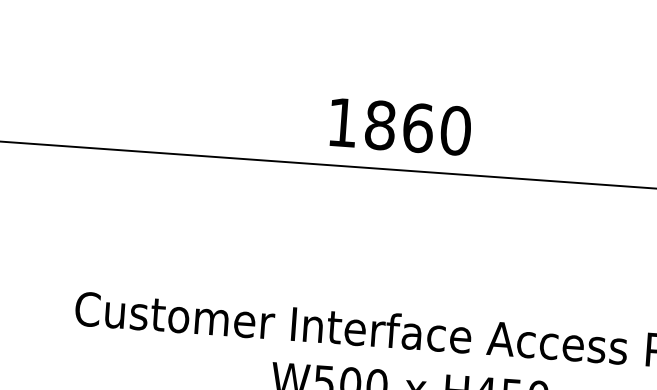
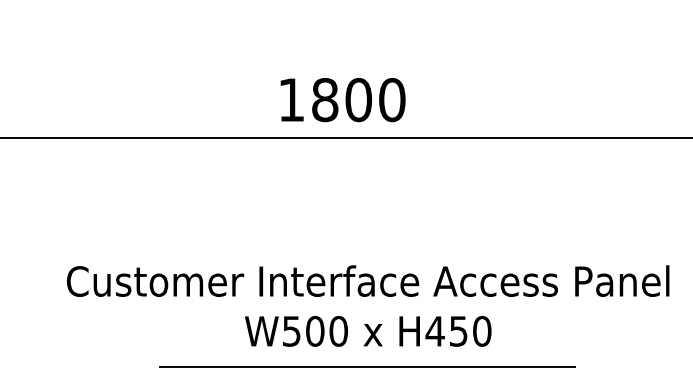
text: (417, 127) -> (358, 99), 1860 -> 1800

